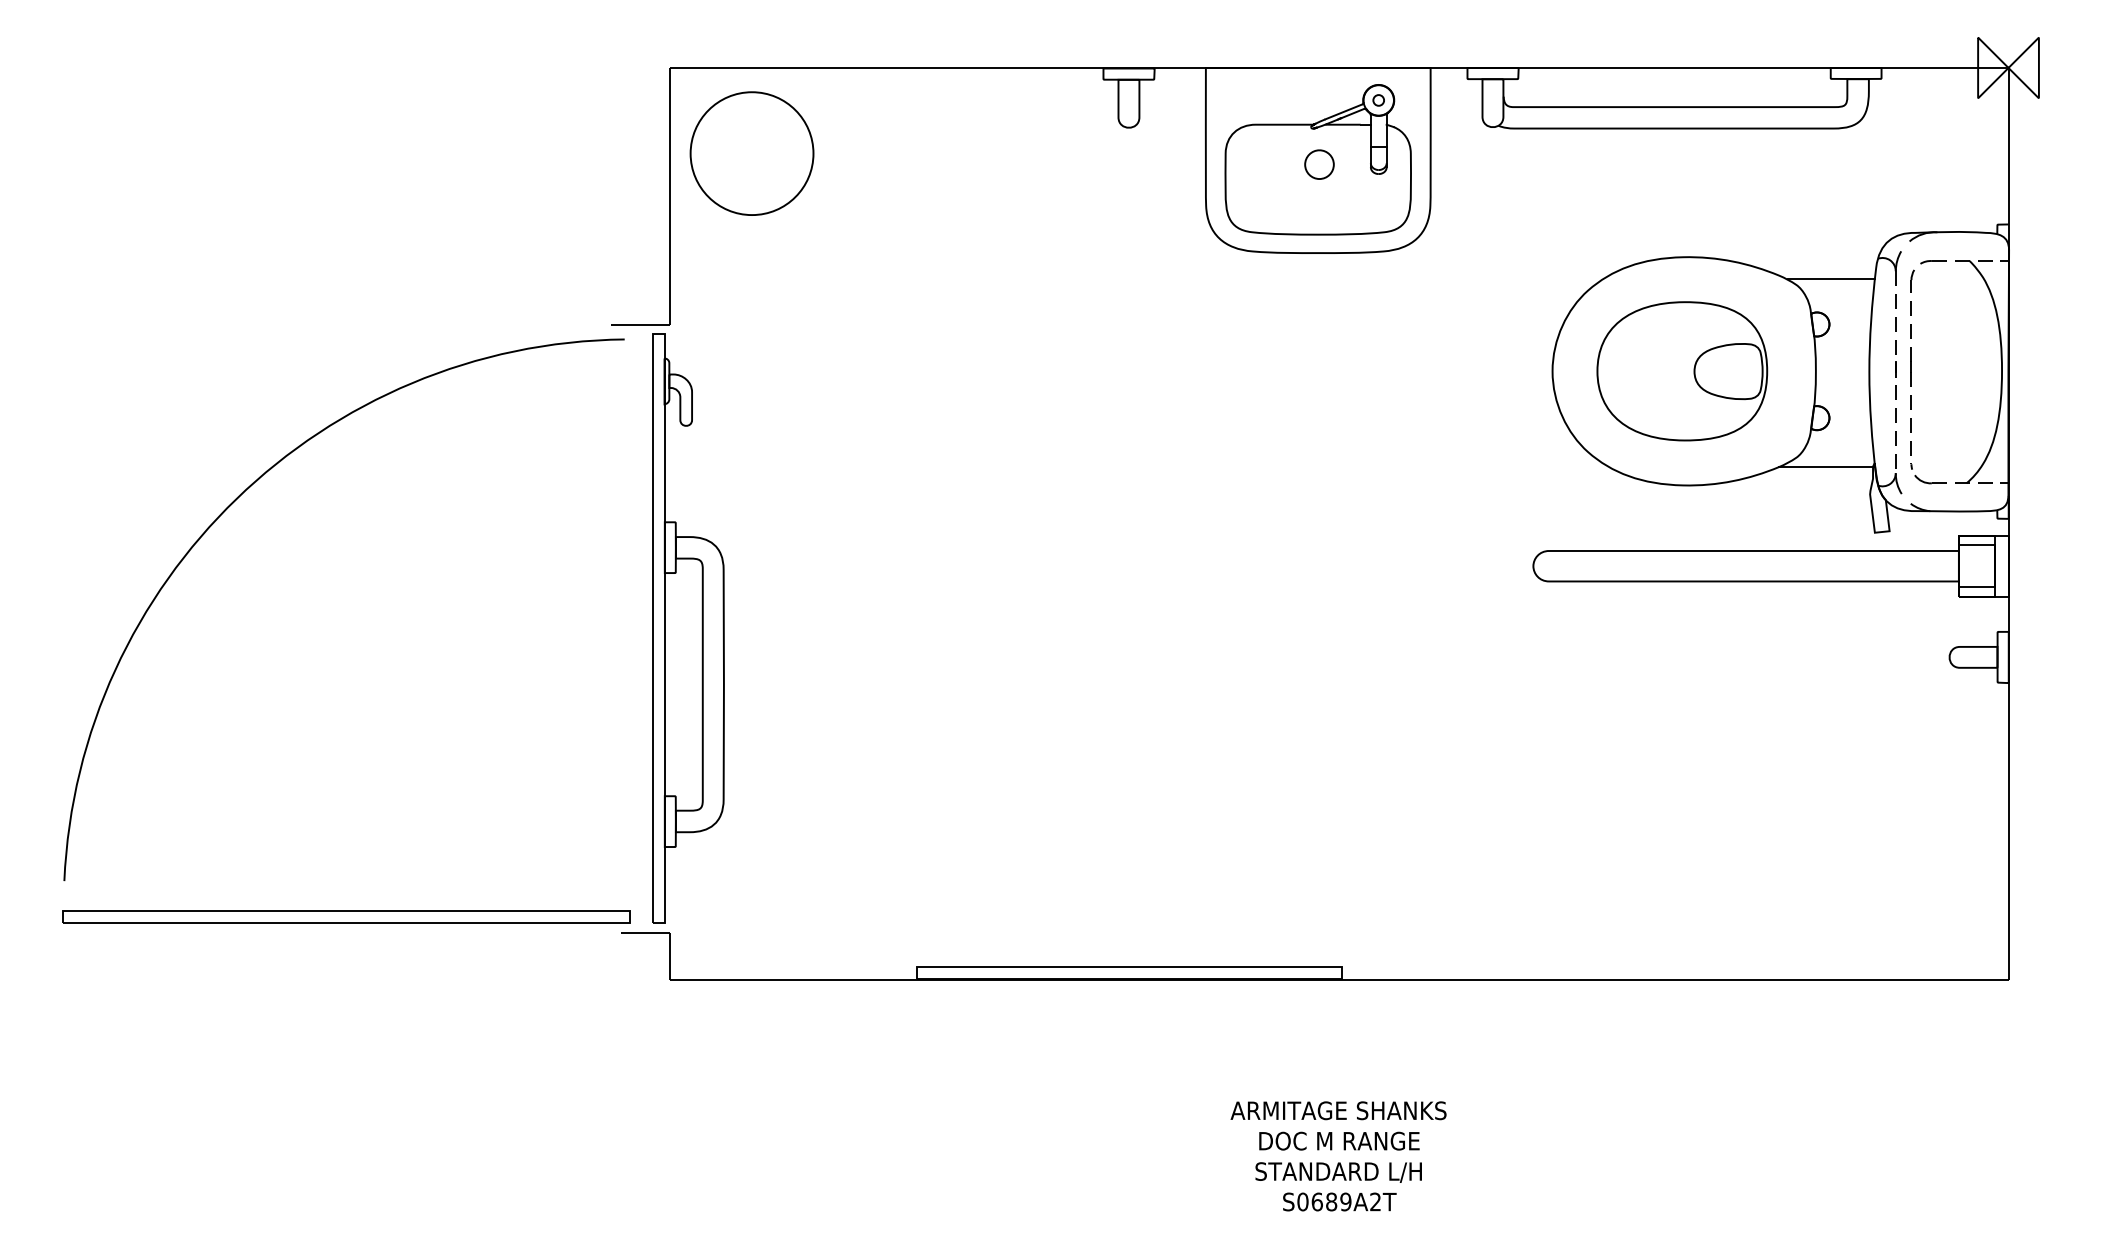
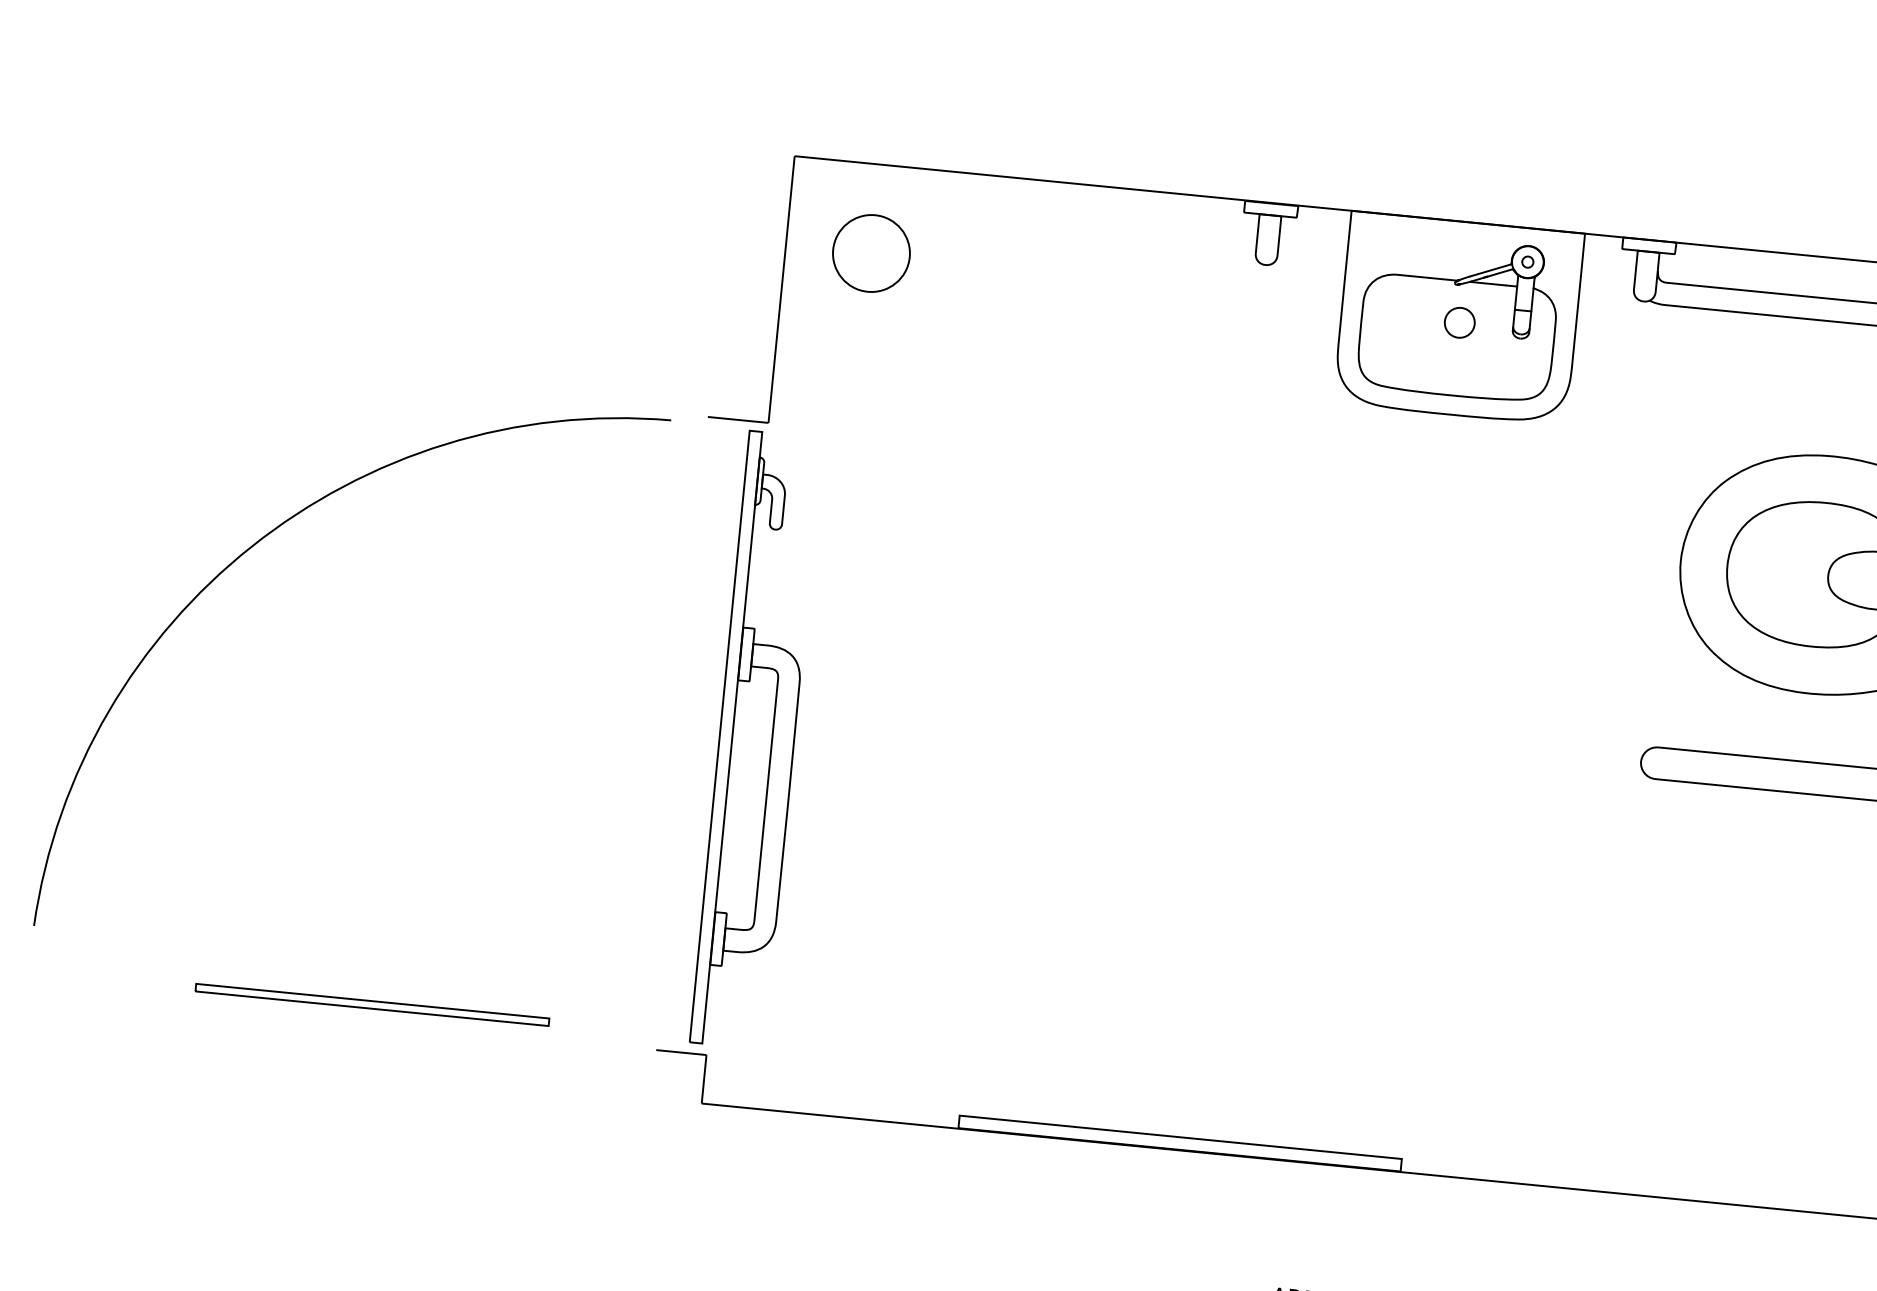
part: (751, 153) -> (870, 253), size x0.6
curve: (235, 501) -> (250, 549), moved
part: (346, 916) -> (372, 1004), size x0.6

